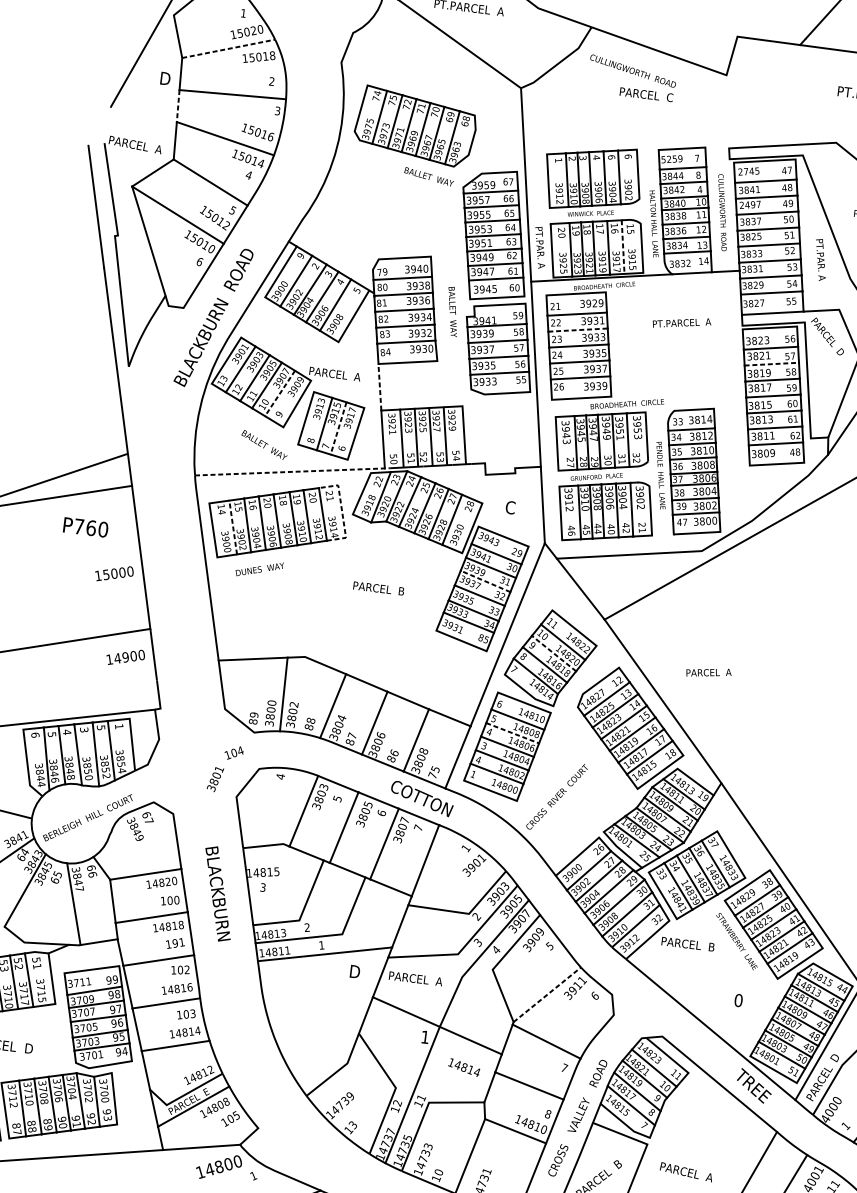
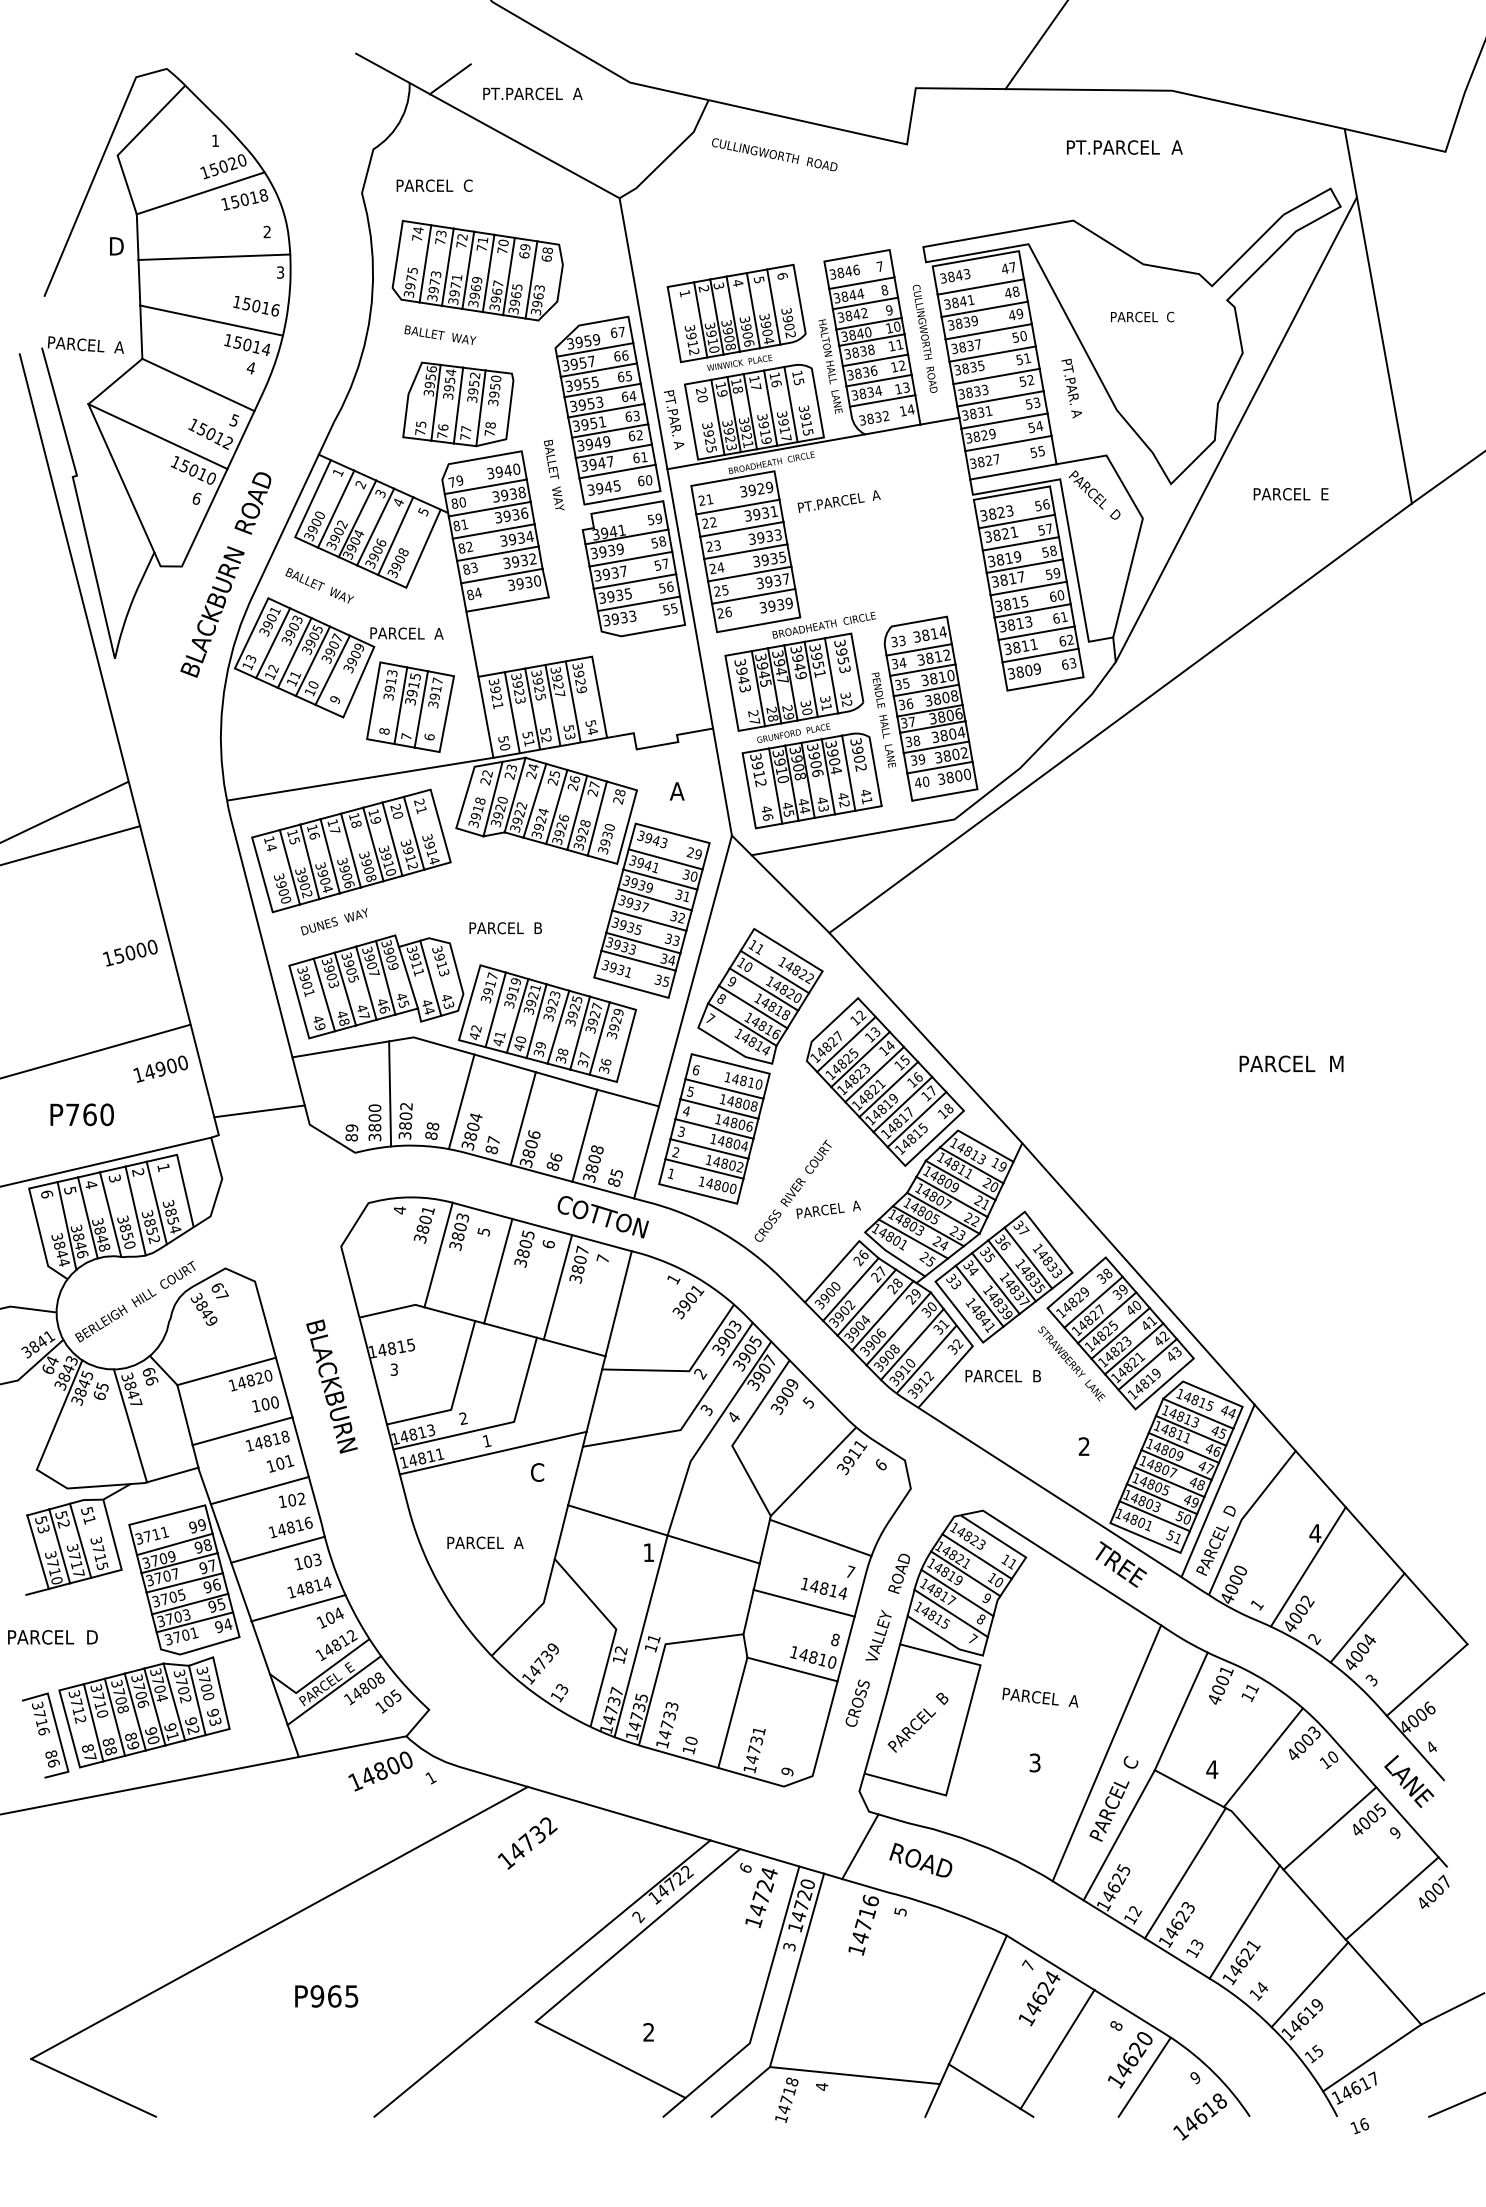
line: (229, 49) -> (201, 193), dashed -> solid
text: (646, 94) -> (434, 185), moved
text: (392, 97) -> (440, 233), 75 -> 73
line: (178, 105) -> (139, 282), dashed -> solid
text: (611, 156) -> (758, 279), 6 -> 5
text: (671, 158) -> (844, 271), 5259 -> 3846
text: (748, 170) -> (954, 275), 2745 -> 3843
text: (429, 176) -> (440, 334), moved
text: (700, 189) -> (889, 310), 4 -> 9
text: (750, 204) -> (962, 322), 2497 -> 3839
part: (390, 218) -> (458, 404), added
text: (753, 236) -> (972, 367), 3825 -> 3835
line: (623, 247) -> (791, 405), dashed -> solid
text: (301, 255) -> (338, 472), 9 -> 1
text: (453, 311) -> (554, 474), moved
text: (681, 323) -> (838, 501), moved
line: (578, 330) -> (742, 529), dashed -> solid
line: (771, 363) -> (1020, 543), dashed -> solid
line: (380, 386) -> (472, 643), dashed -> solid
line: (279, 393) -> (332, 670), dashed -> solid
line: (338, 428) -> (421, 709), dashed -> solid
text: (264, 444) -> (319, 585), moved
text: (795, 451) -> (1069, 663), 48 -> 63
line: (294, 472) -> (366, 778), dashed -> solid
text: (267, 502) -> (333, 826), 20 -> 17
text: (509, 507) -> (676, 791), C -> A
line: (341, 511) -> (440, 826), dashed -> solid
text: (684, 522) -> (925, 781), 47 -> 40
text: (641, 524) -> (865, 792), 21 -> 41
text: (85, 527) -> (81, 1114), moved
line: (232, 527) -> (289, 867), dashed -> solid
text: (611, 532) -> (823, 808), 40 -> 43
line: (485, 581) -> (654, 899), dashed -> solid
text: (480, 637) -> (657, 979), 85 -> 35
part: (341, 640) -> (462, 1008), added
line: (553, 653) -> (763, 989), dashed -> solid
text: (708, 672) -> (828, 1209), moved
line: (191, 695) -> (259, 1111), added
text: (101, 727) -> (138, 1172), 5 -> 2
line: (512, 733) -> (719, 1109), dashed -> solid
text: (233, 752) -> (329, 1617), moved
text: (478, 759) -> (675, 1152), 4 -> 2
text: (432, 774) -> (613, 1181), 75 -> 85
text: (214, 779) -> (423, 1225), moved
text: (174, 943) -> (279, 1464), 191 -> 101
text: (355, 971) -> (538, 1472), D -> C
text: (415, 978) -> (485, 1542), moved
line: (547, 994) -> (814, 1471), dashed -> solid
text: (738, 1000) -> (1083, 1446), 0 -> 2
text: (463, 1067) -> (823, 1588), moved

